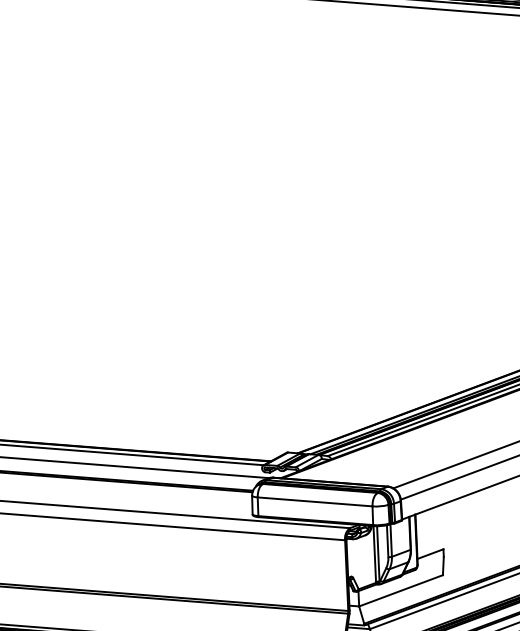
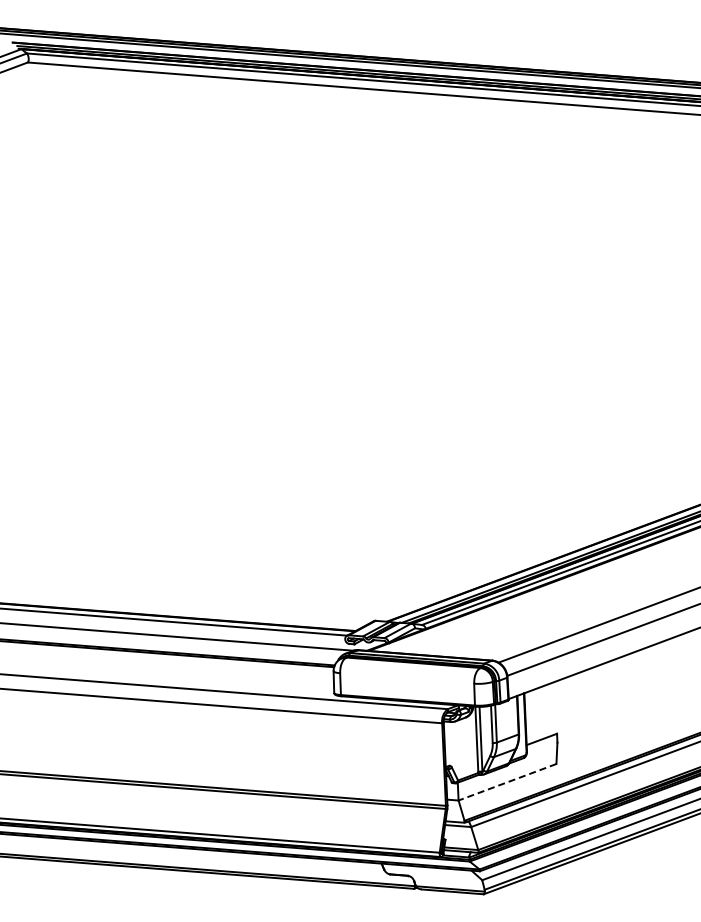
line: (315, 501) -> (407, 678), removed
line: (401, 590) -> (507, 782), solid -> dashed

